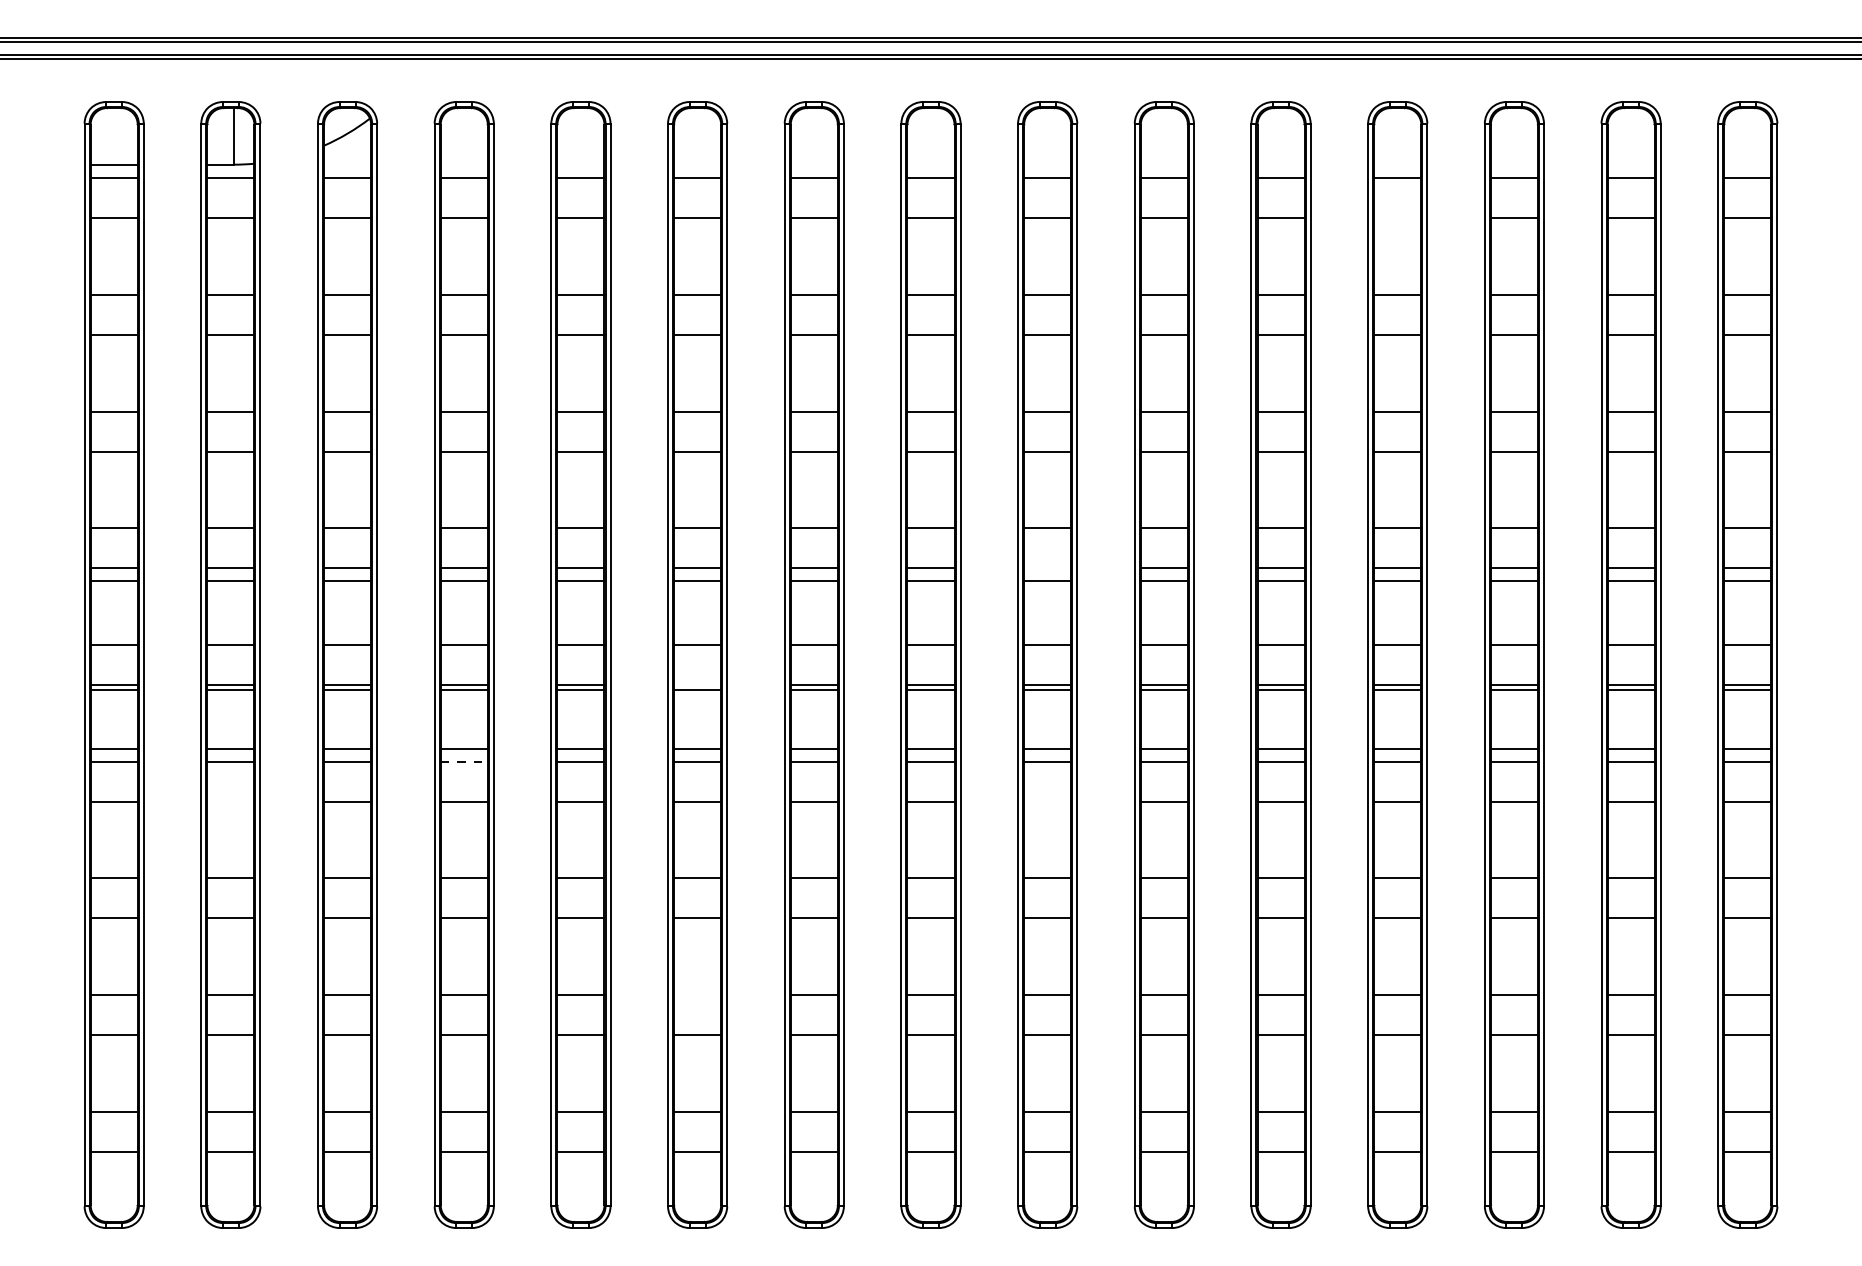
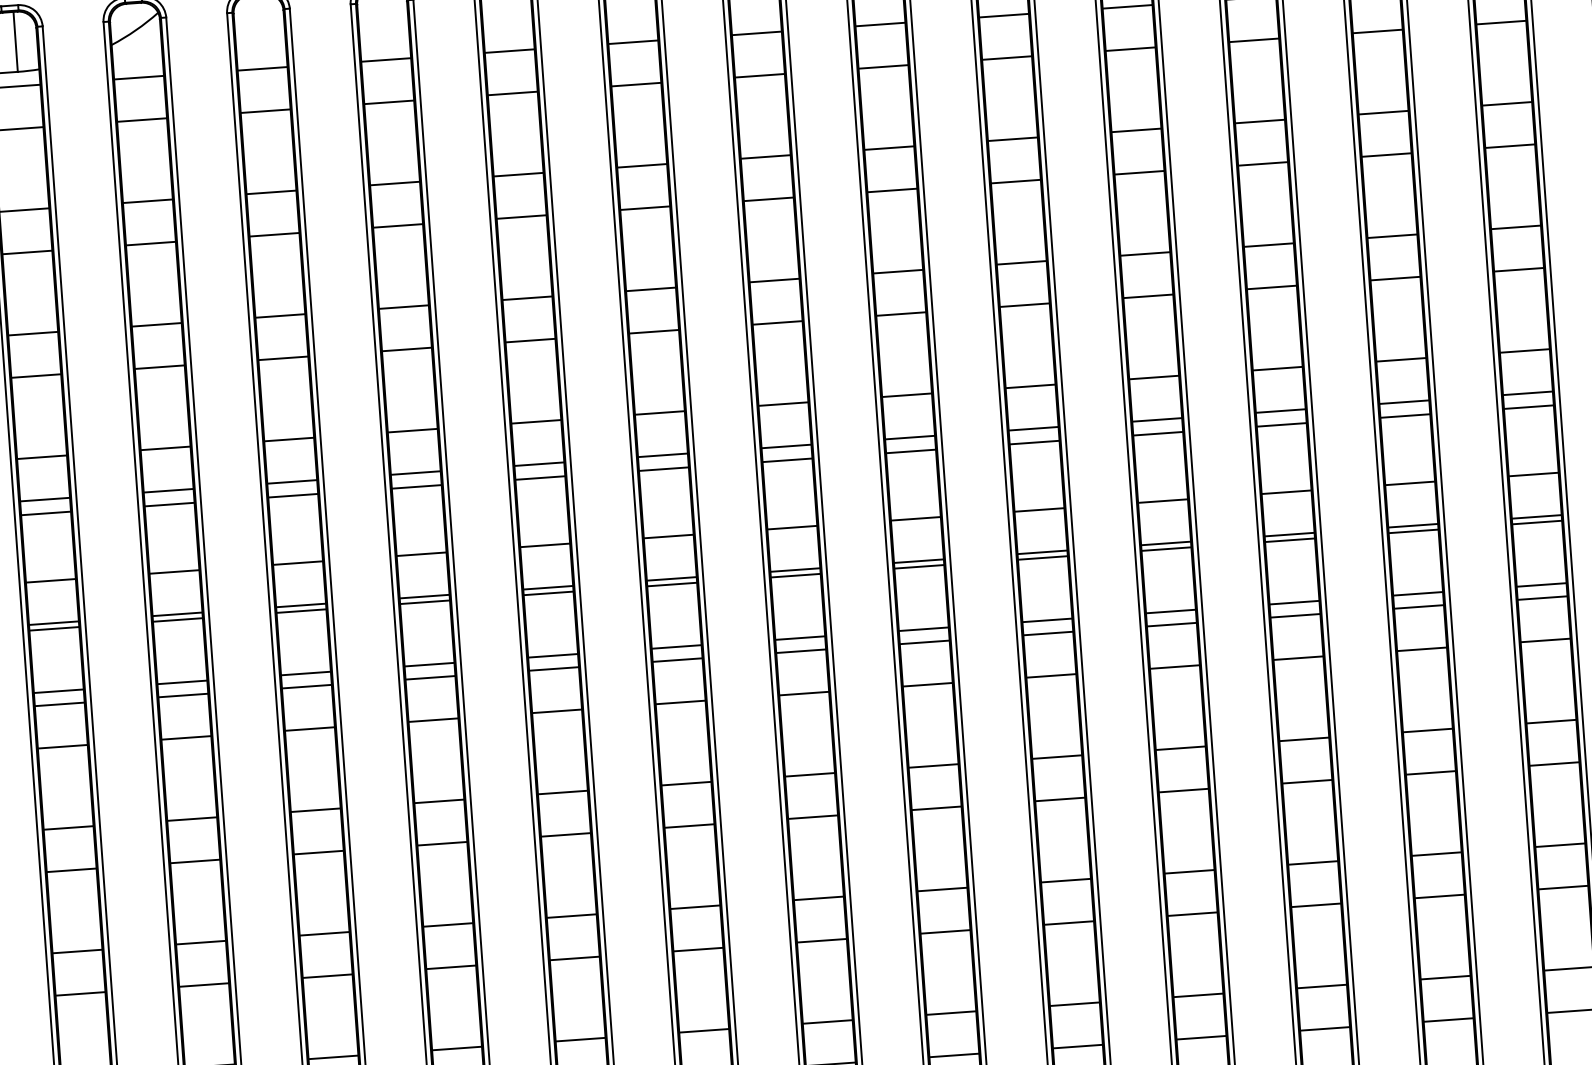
line: (1397, 218) -> (1253, 40), added
line: (1047, 568) -> (909, 437), added
line: (697, 685) -> (548, 588), added
line: (464, 761) -> (307, 686), dashed -> solid
line: (230, 801) -> (62, 746), added
line: (1047, 801) -> (927, 684), added
line: (697, 995) -> (571, 916), added

